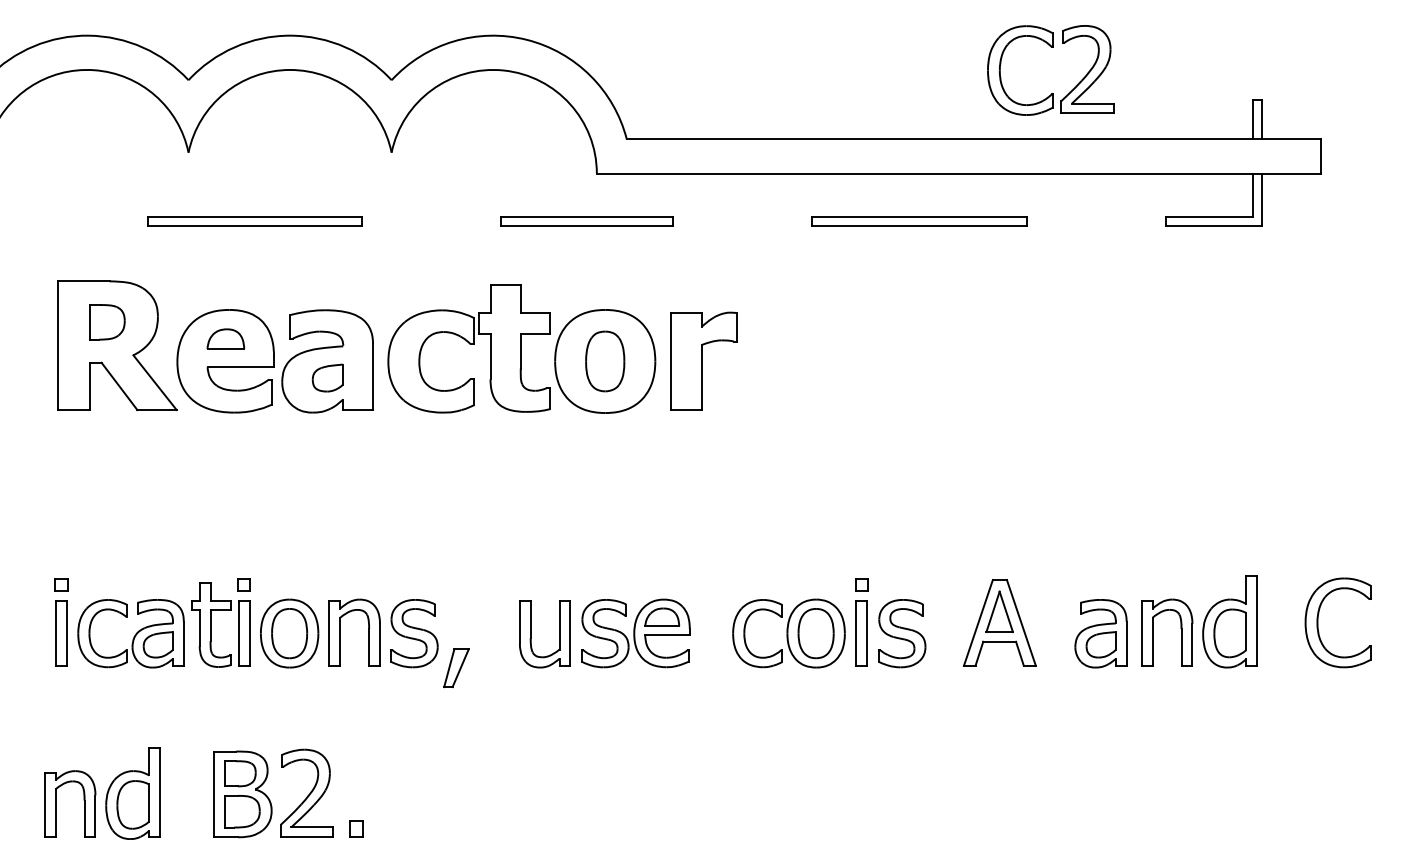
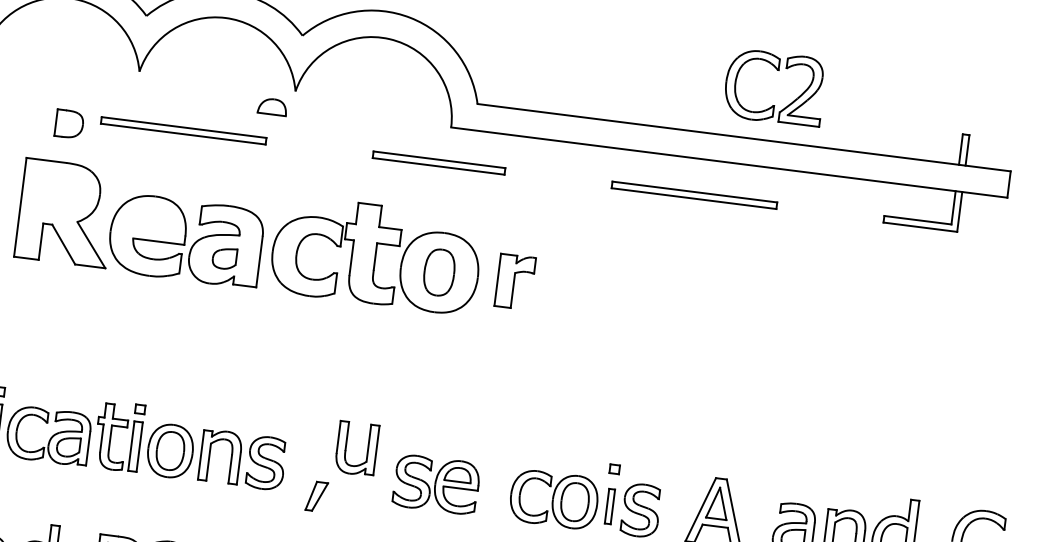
part: (1051, 47) -> (777, 70), moved
part: (107, 322) -> (69, 124), moved
part: (225, 338) -> (272, 106), moved
part: (703, 360) -> (514, 281), size x0.7
part: (861, 633) -> (609, 506), size x0.7
part: (531, 634) -> (346, 447), moved
part: (456, 668) -> (316, 496), moved

